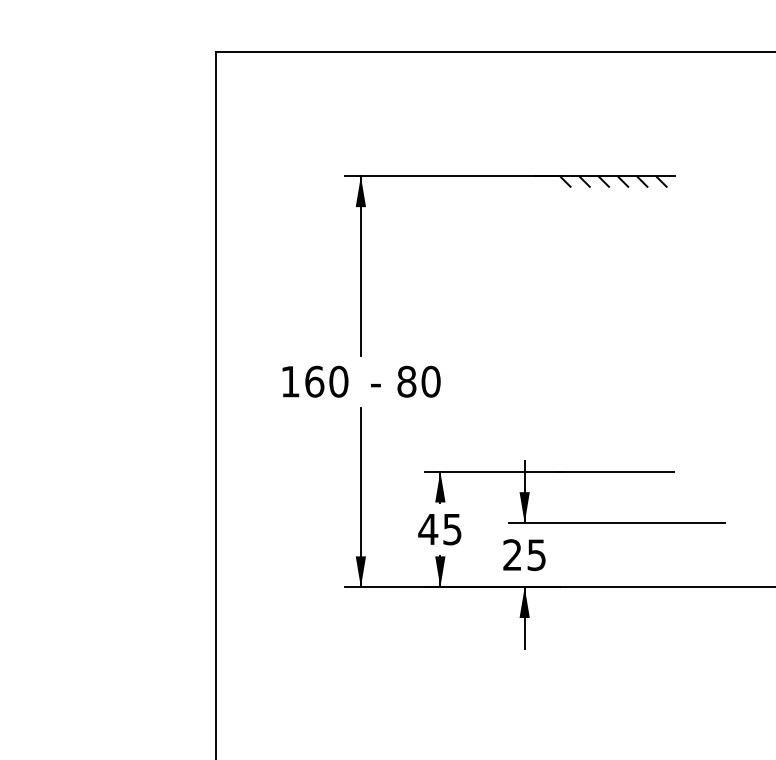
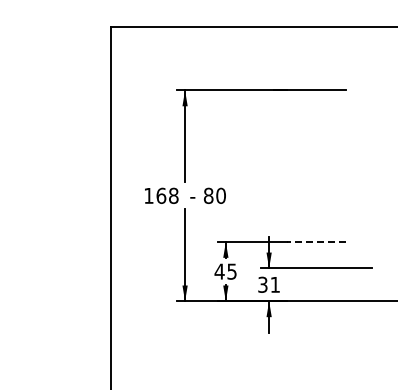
hatch: (613, 182) -> (314, 93), removed
text: (338, 380) -> (173, 195), 160 -> 168
line: (616, 472) -> (316, 242), solid -> dashed
text: (523, 554) -> (268, 284), 25 -> 31

